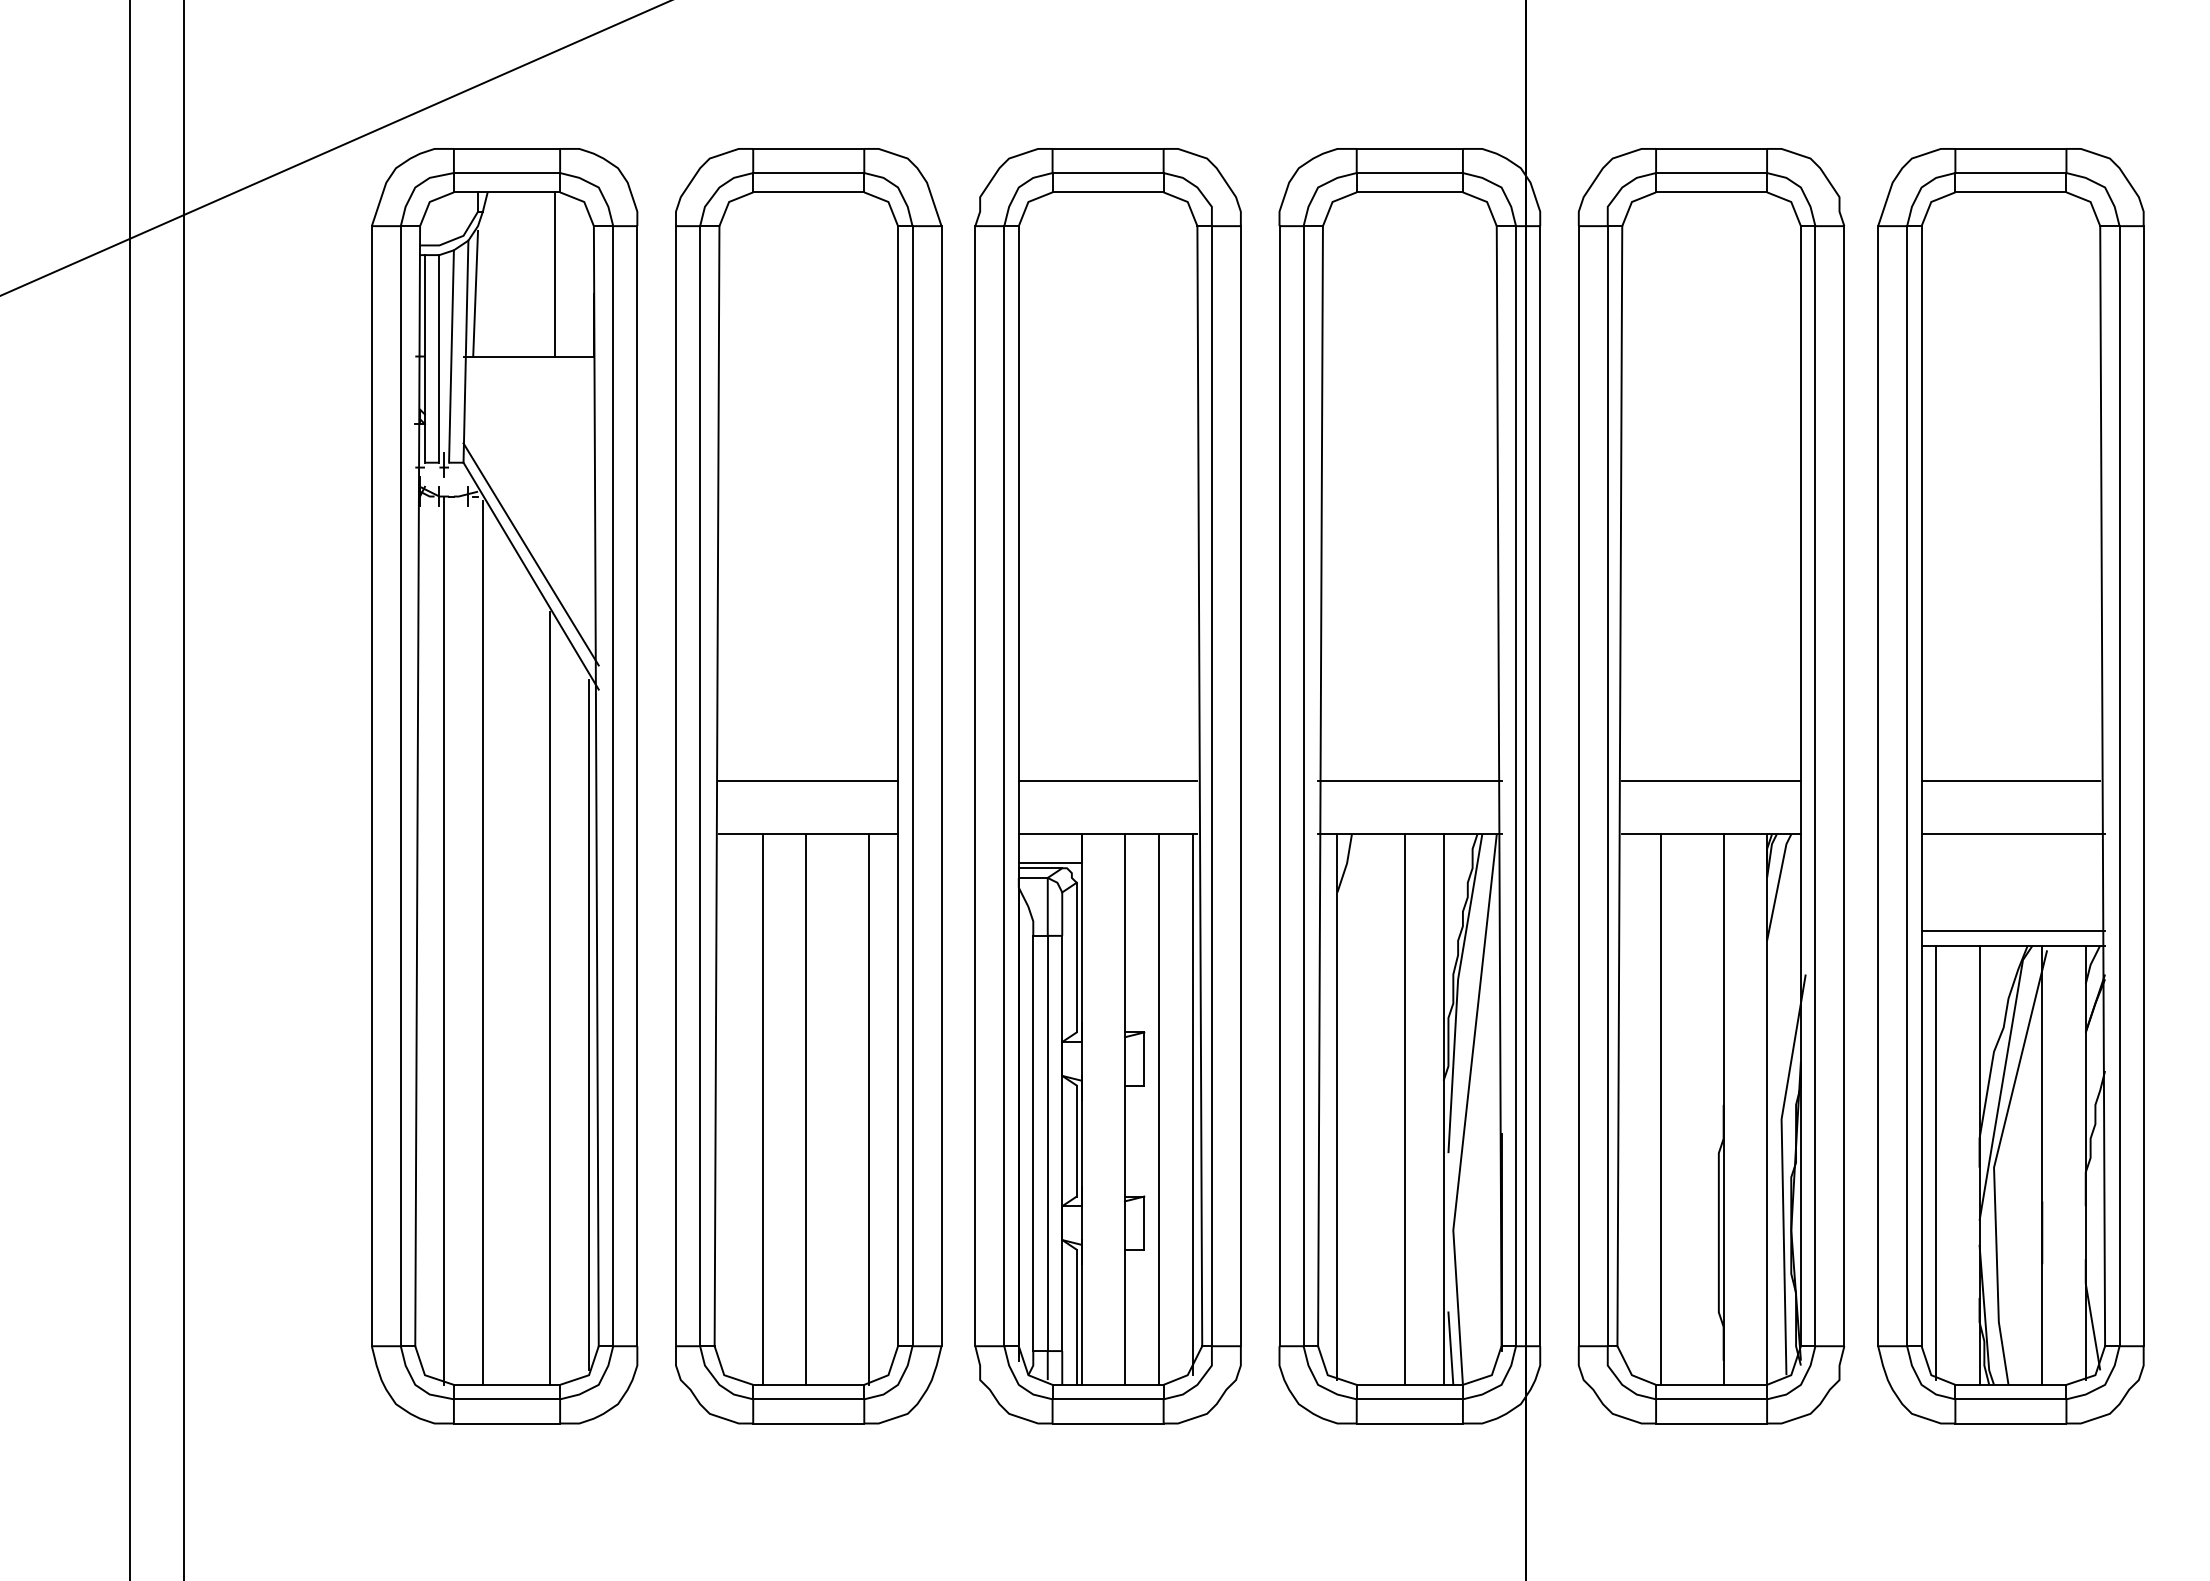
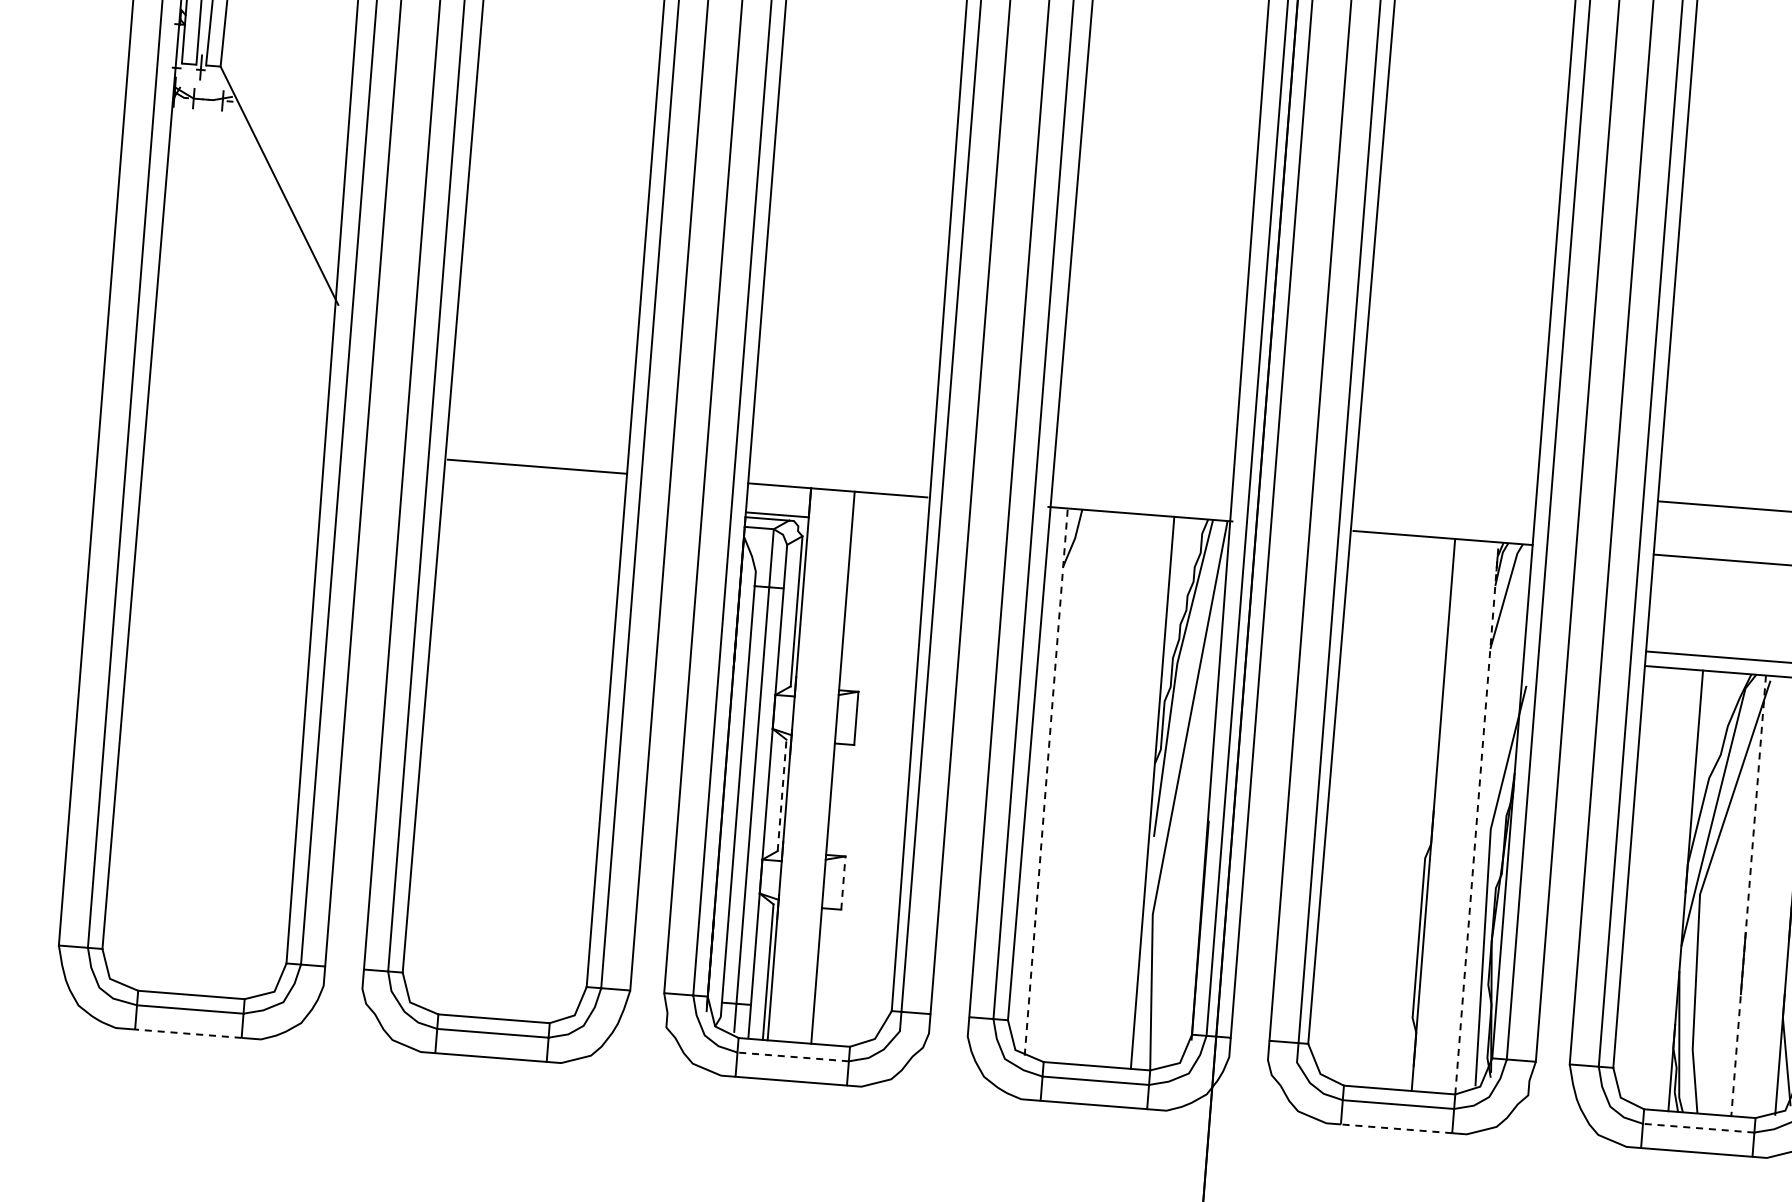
line: (530, 554) -> (280, 163), removed
line: (808, 781) -> (541, 413), removed
line: (1107, 781) -> (841, 437), removed
line: (1409, 781) -> (1144, 461), removed
line: (1711, 781) -> (1447, 484), removed
line: (444, 940) -> (163, 544), removed
line: (482, 942) -> (201, 549), removed
line: (550, 998) -> (265, 610), removed
line: (589, 1024) -> (302, 640), removed
line: (1192, 1104) -> (901, 767), removed
line: (1337, 1107) -> (1046, 782), solid -> dashed
line: (762, 1109) -> (469, 738), removed
line: (806, 1109) -> (513, 742), removed
line: (869, 1109) -> (576, 747), removed
line: (1158, 1109) -> (866, 770), removed
line: (1405, 1109) -> (1114, 789), removed
line: (1660, 1109) -> (1370, 809), removed
line: (1767, 1109) -> (1477, 818), solid -> dashed
line: (1076, 1141) -> (781, 795), solid -> dashed
line: (1936, 1162) -> (1642, 884), removed
line: (2042, 1165) -> (1748, 896), solid -> dashed
line: (1144, 1223) -> (843, 883), solid -> dashed
line: (1450, 1348) -> (1140, 1032), removed
line: (1108, 1399) -> (793, 1057), solid -> dashed
line: (2010, 1399) -> (1698, 1128), solid -> dashed
line: (506, 1423) -> (187, 1033), solid -> dashed
line: (1711, 1423) -> (1396, 1128), solid -> dashed

